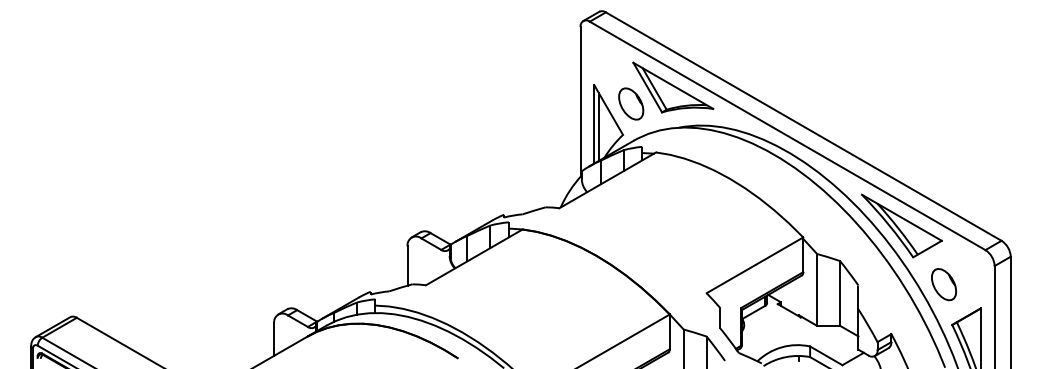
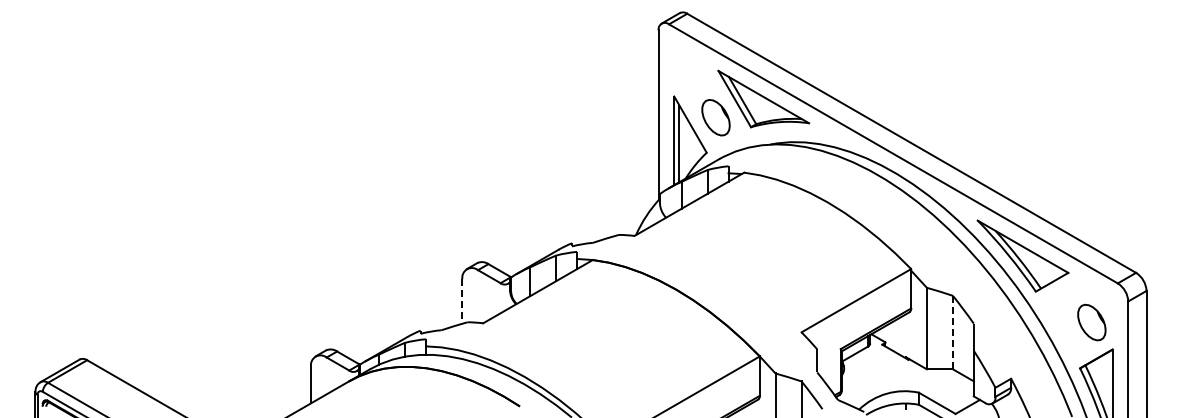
line: (407, 266) -> (462, 301), solid -> dashed
part: (943, 284) -> (1091, 322), moved
line: (839, 293) -> (952, 332), solid -> dashed

